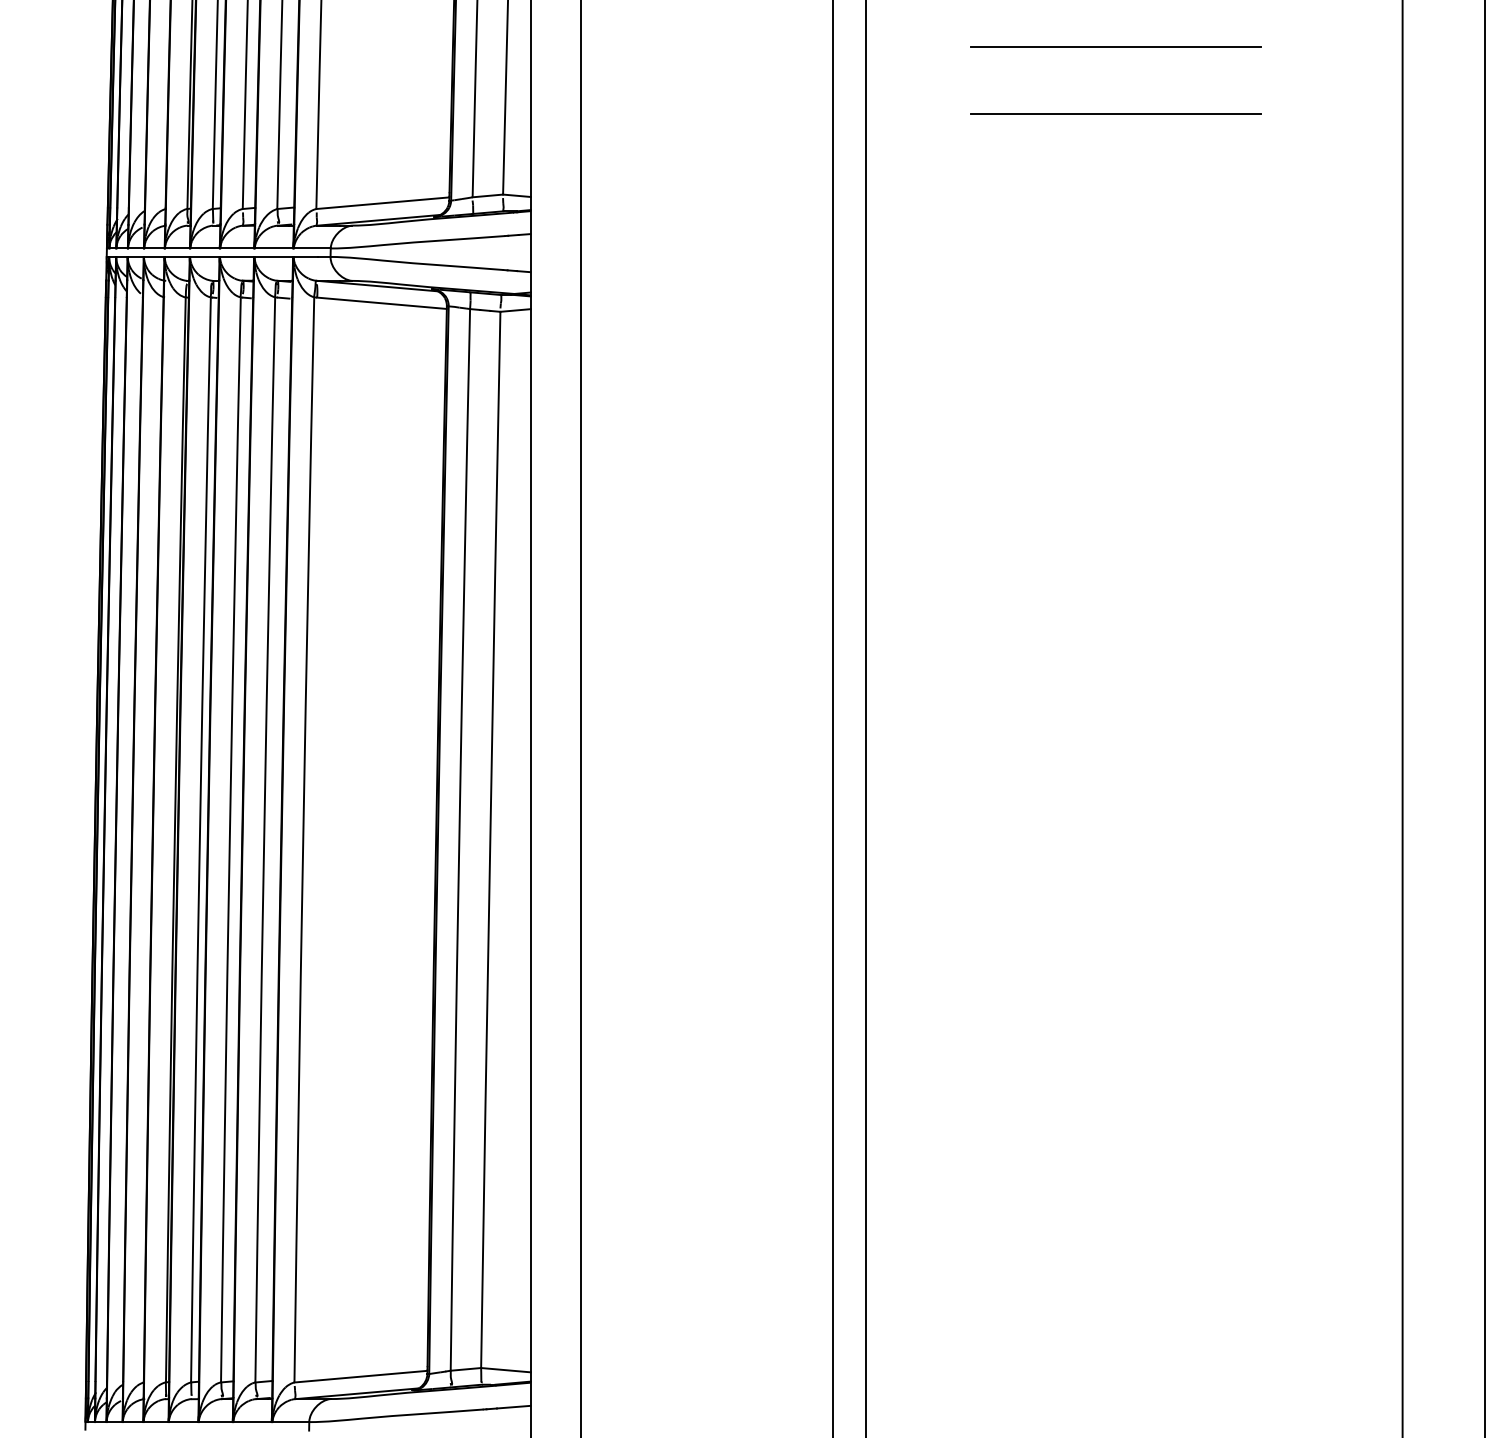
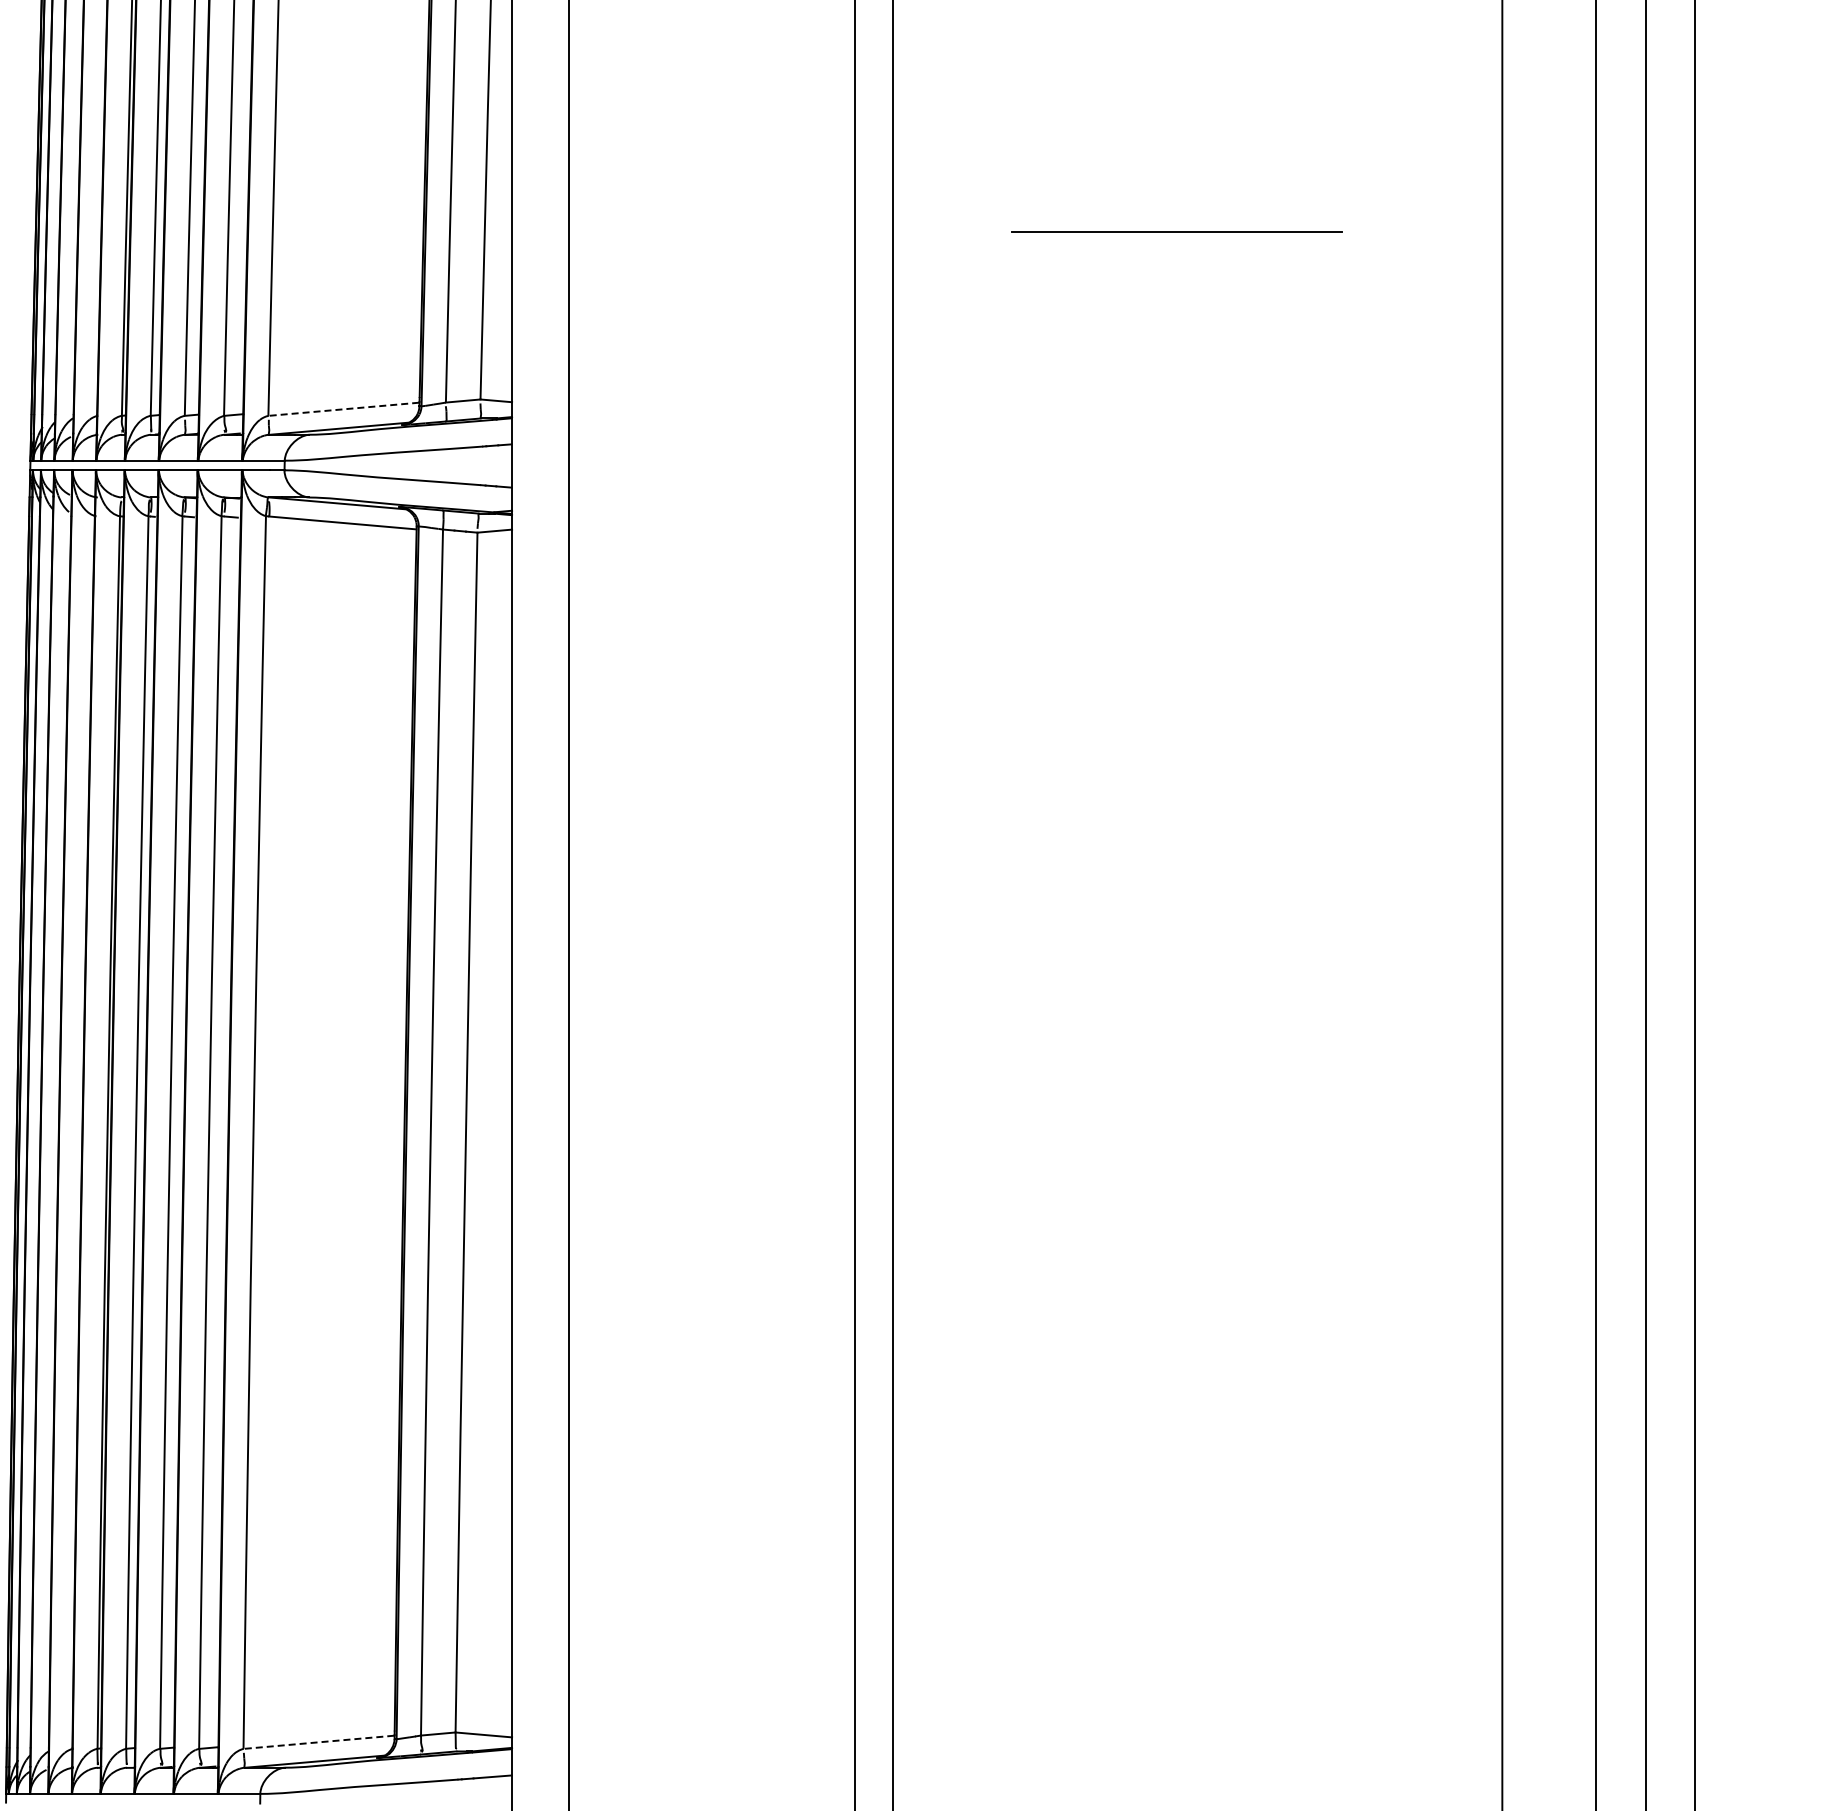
line: (1115, 114) -> (1176, 308), removed
line: (382, 203) -> (343, 409), solid -> dashed
line: (361, 1376) -> (319, 1742), solid -> dashed

